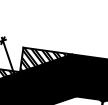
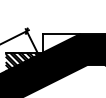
hatch: (43, 62) -> (59, 43), removed

